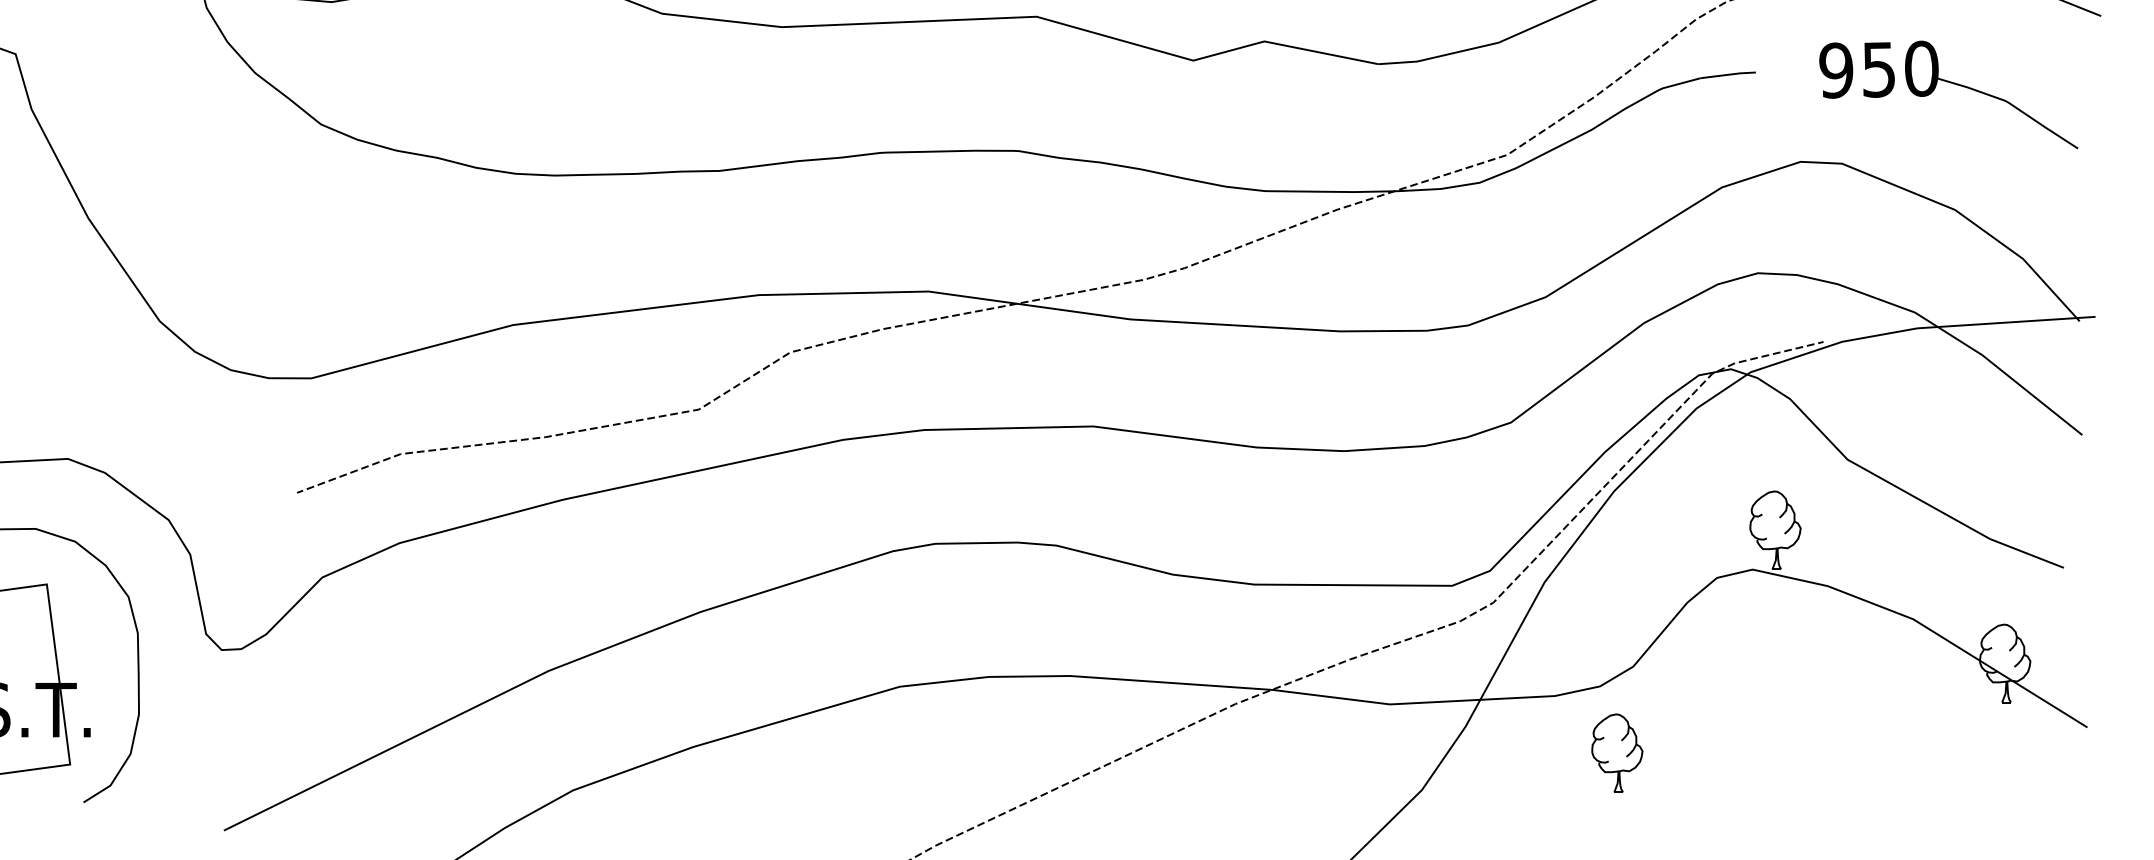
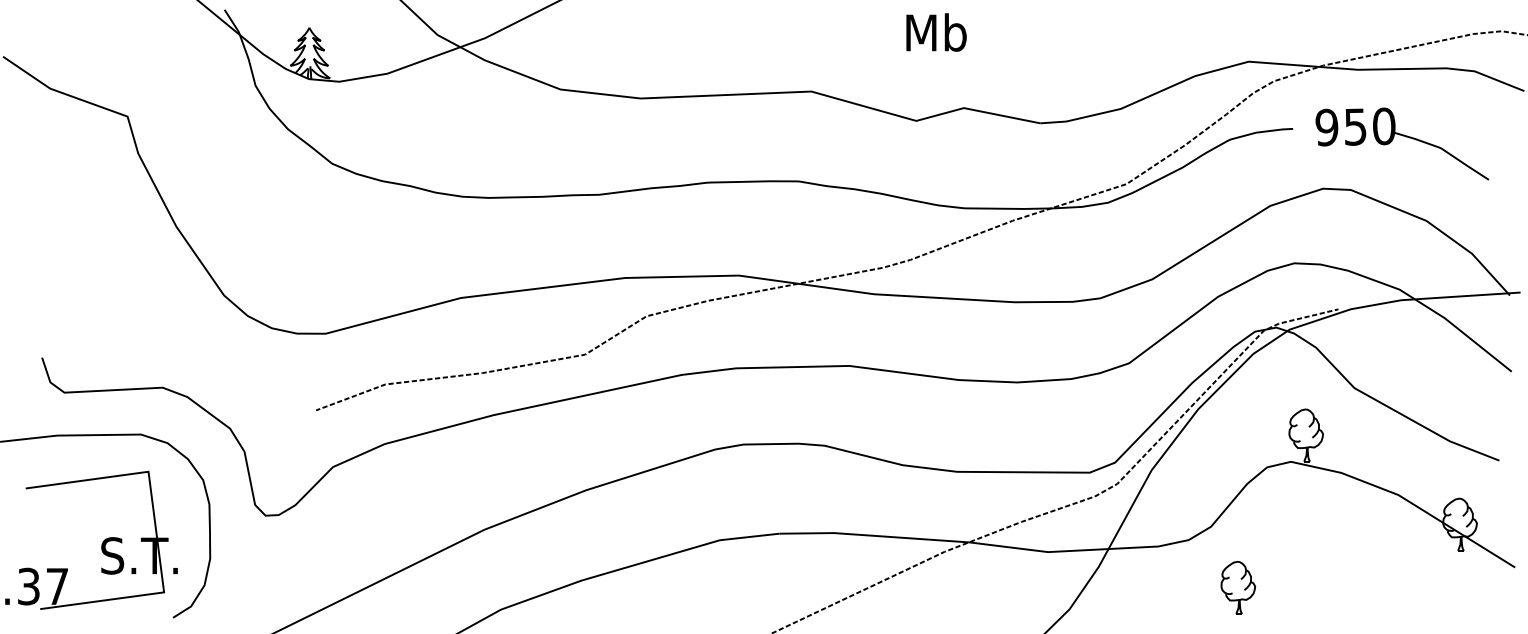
part: (1949, 83) -> (1402, 136), moved
part: (1617, 752) -> (1238, 587), moved

